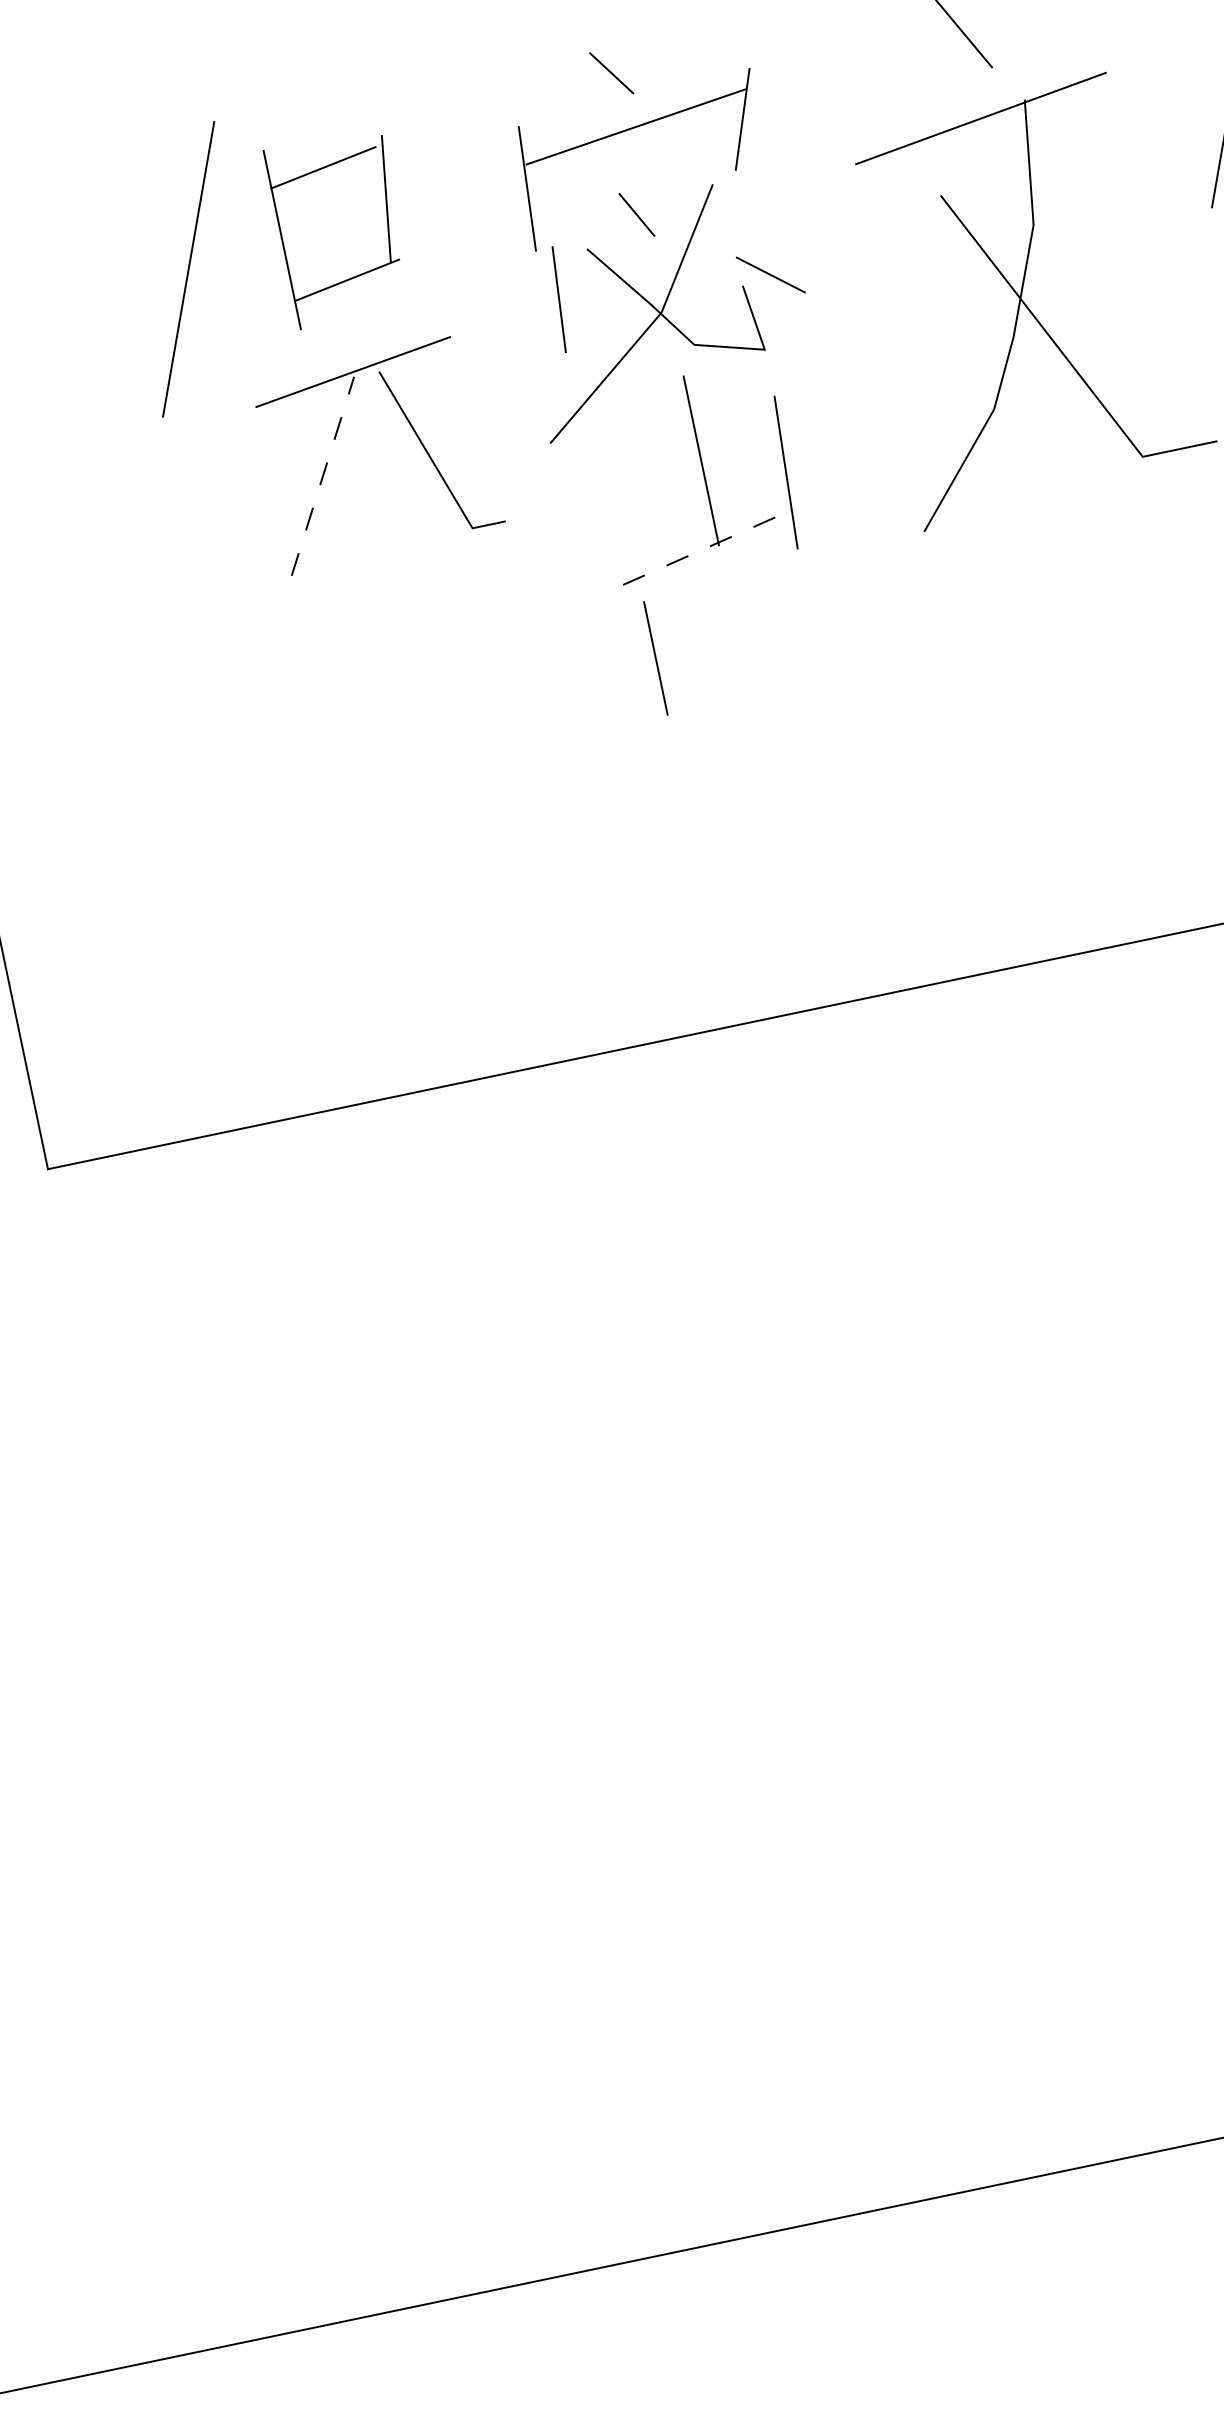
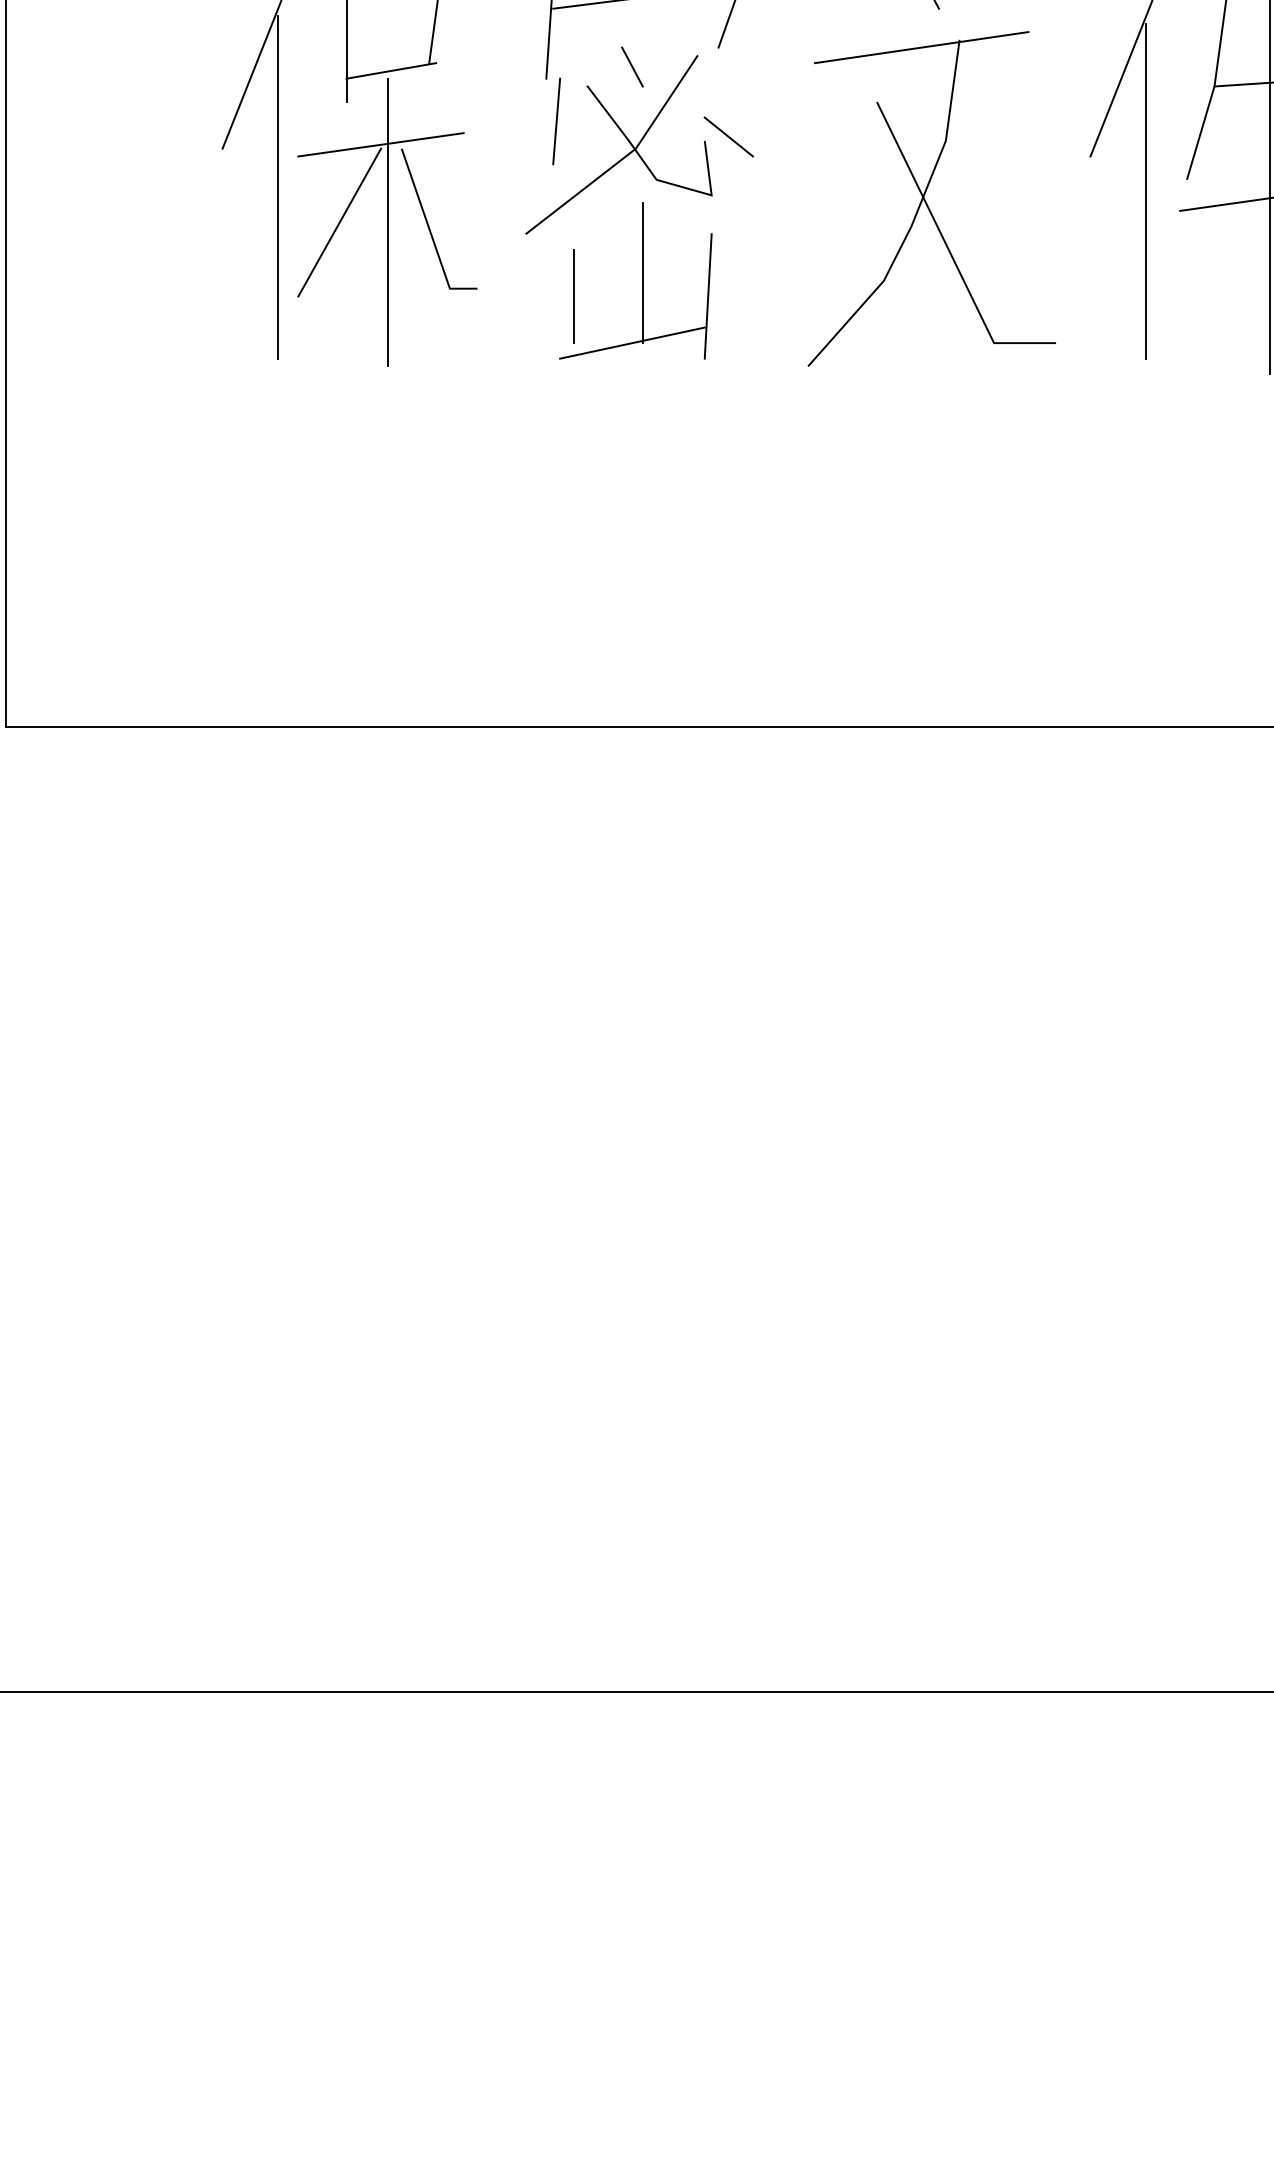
line: (239, 449) -> (277, 187), added
line: (380, 464) -> (387, 222), added
line: (322, 476) -> (339, 222), dashed -> solid
line: (706, 548) -> (632, 343), dashed -> solid
line: (655, 658) -> (573, 296), moved

